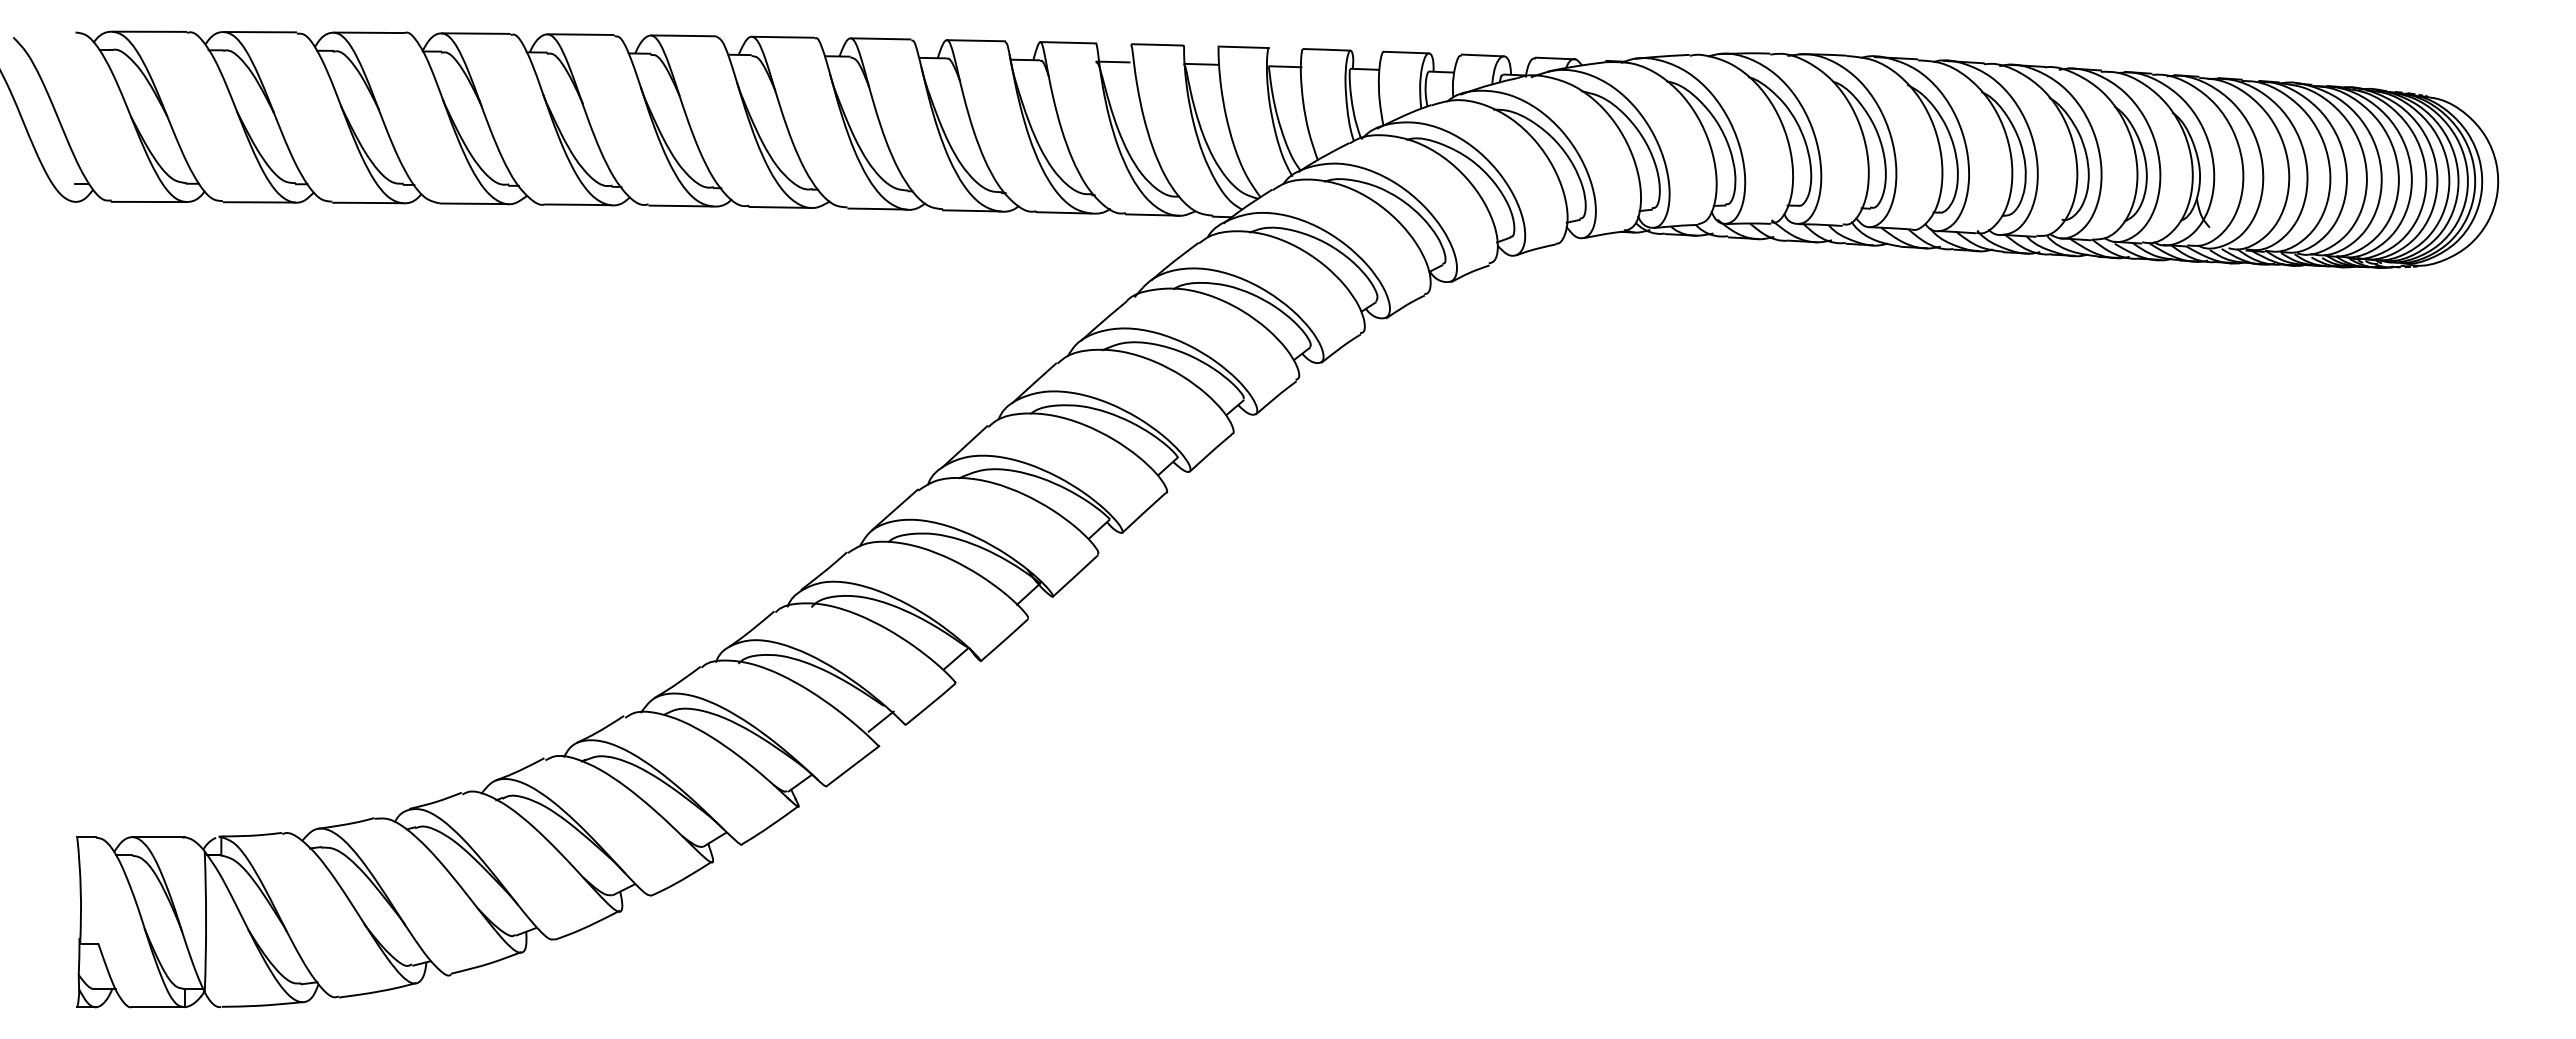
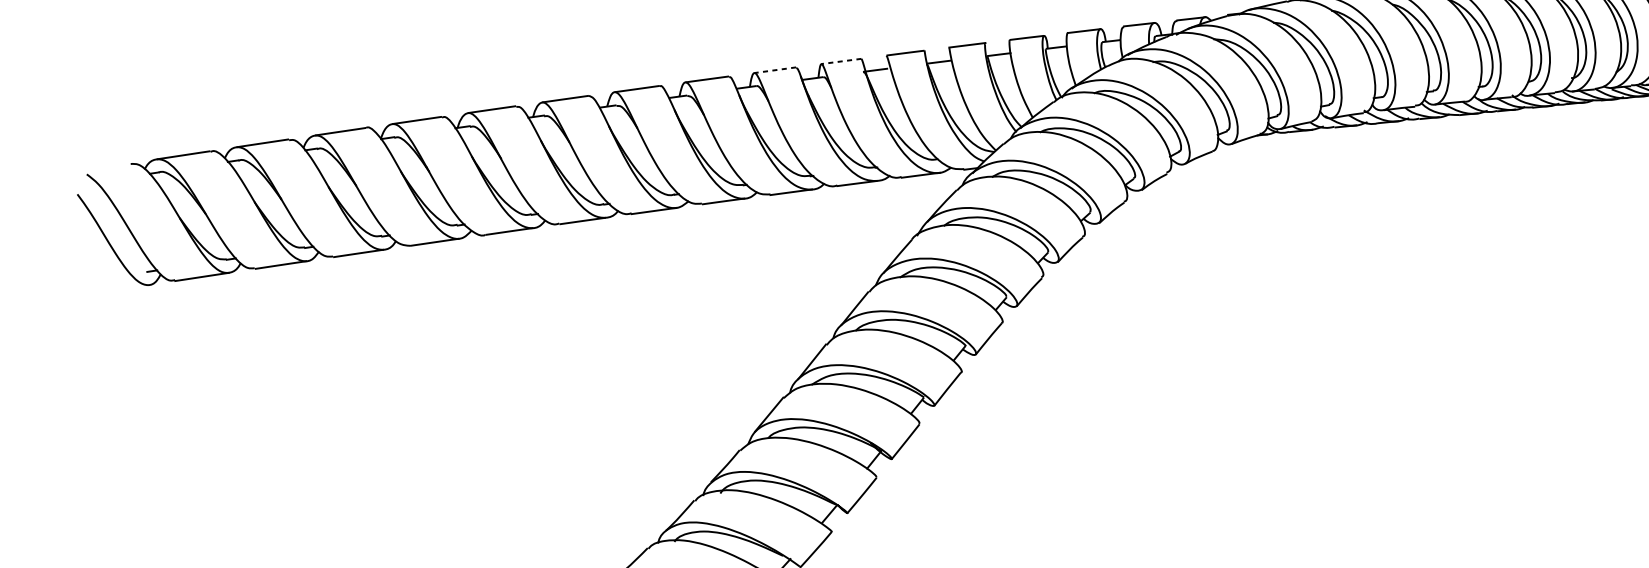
line: (975, 40) -> (774, 70), solid -> dashed
line: (1068, 42) -> (841, 61), solid -> dashed

